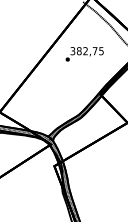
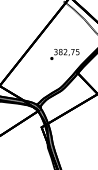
text: (84, 54) -> (64, 54), moved

